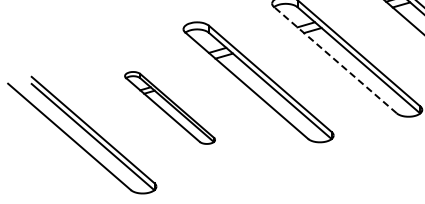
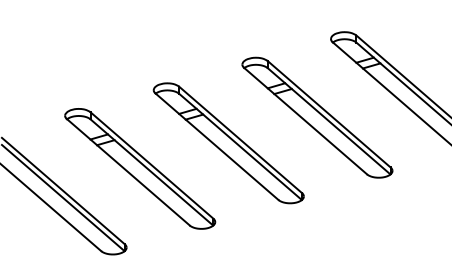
line: (335, 59) -> (305, 120), dashed -> solid
part: (170, 107) -> (140, 168), size x1.67

